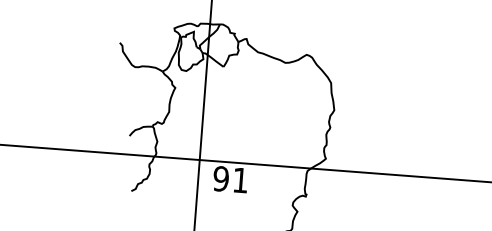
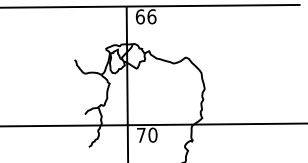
text: (229, 178) -> (146, 134), 91 -> 70

